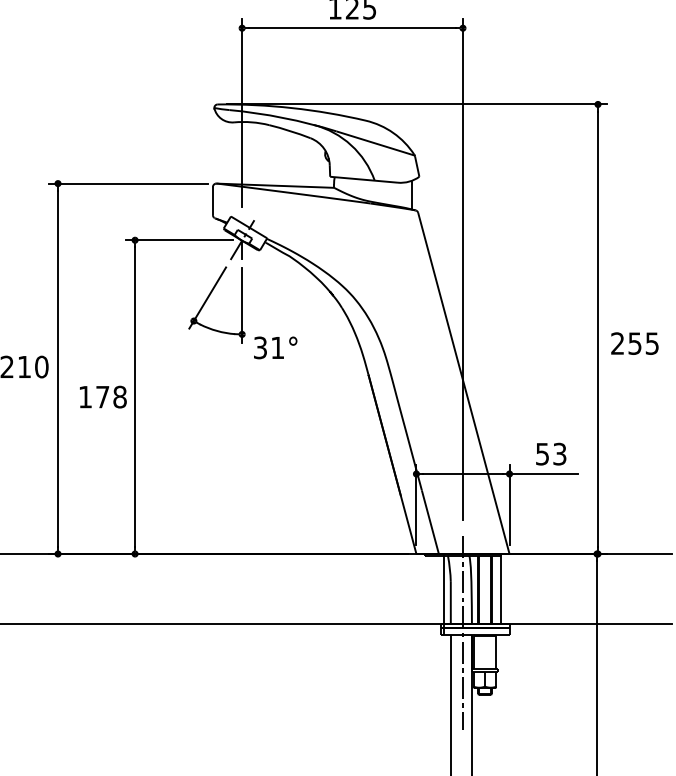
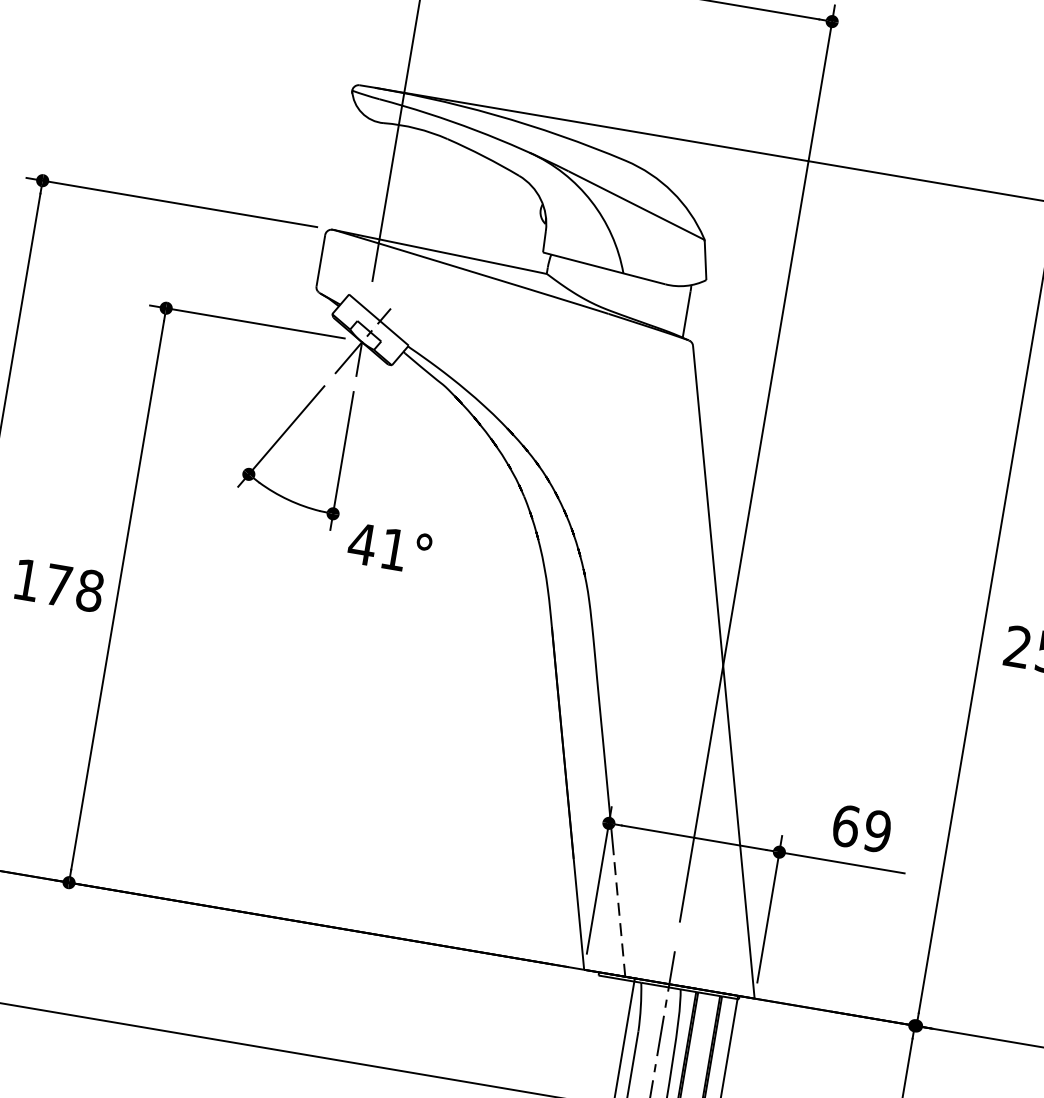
text: (260, 347) -> (362, 543), 31° -> 41°
text: (551, 453) -> (862, 827), 53 -> 69
line: (430, 522) -> (619, 916), solid -> dashed

